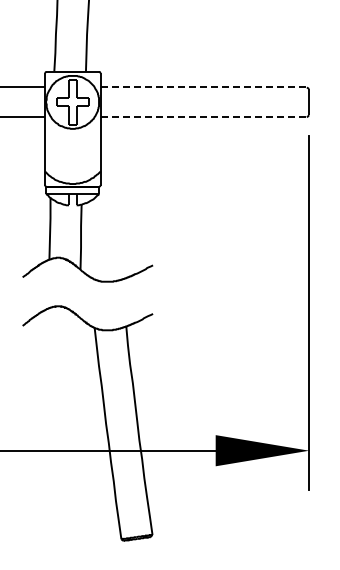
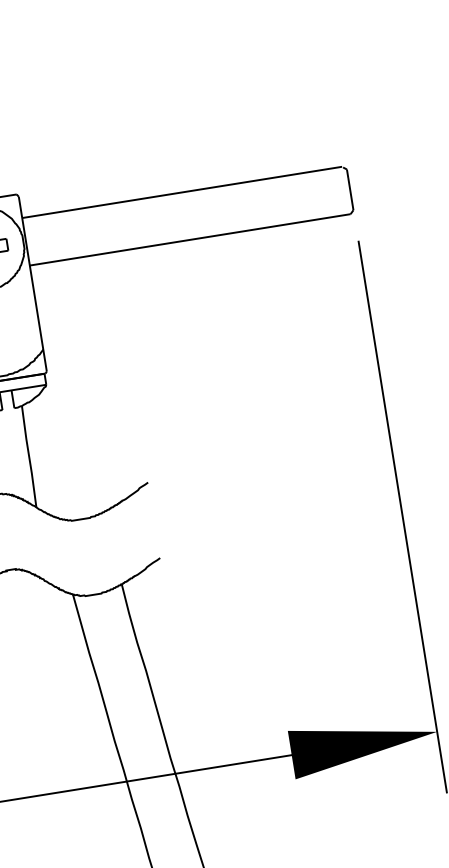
line: (203, 86) -> (182, 191), dashed -> solid
line: (204, 117) -> (191, 239), dashed -> solid

